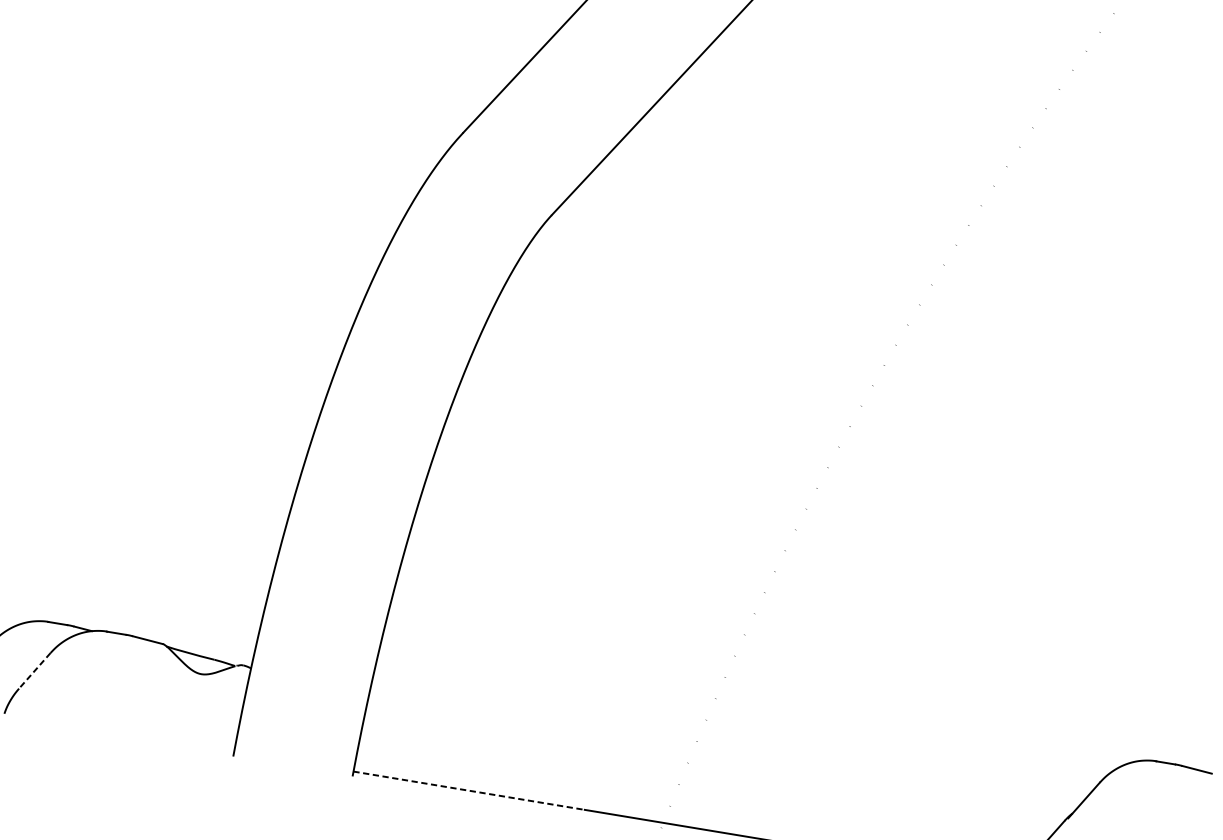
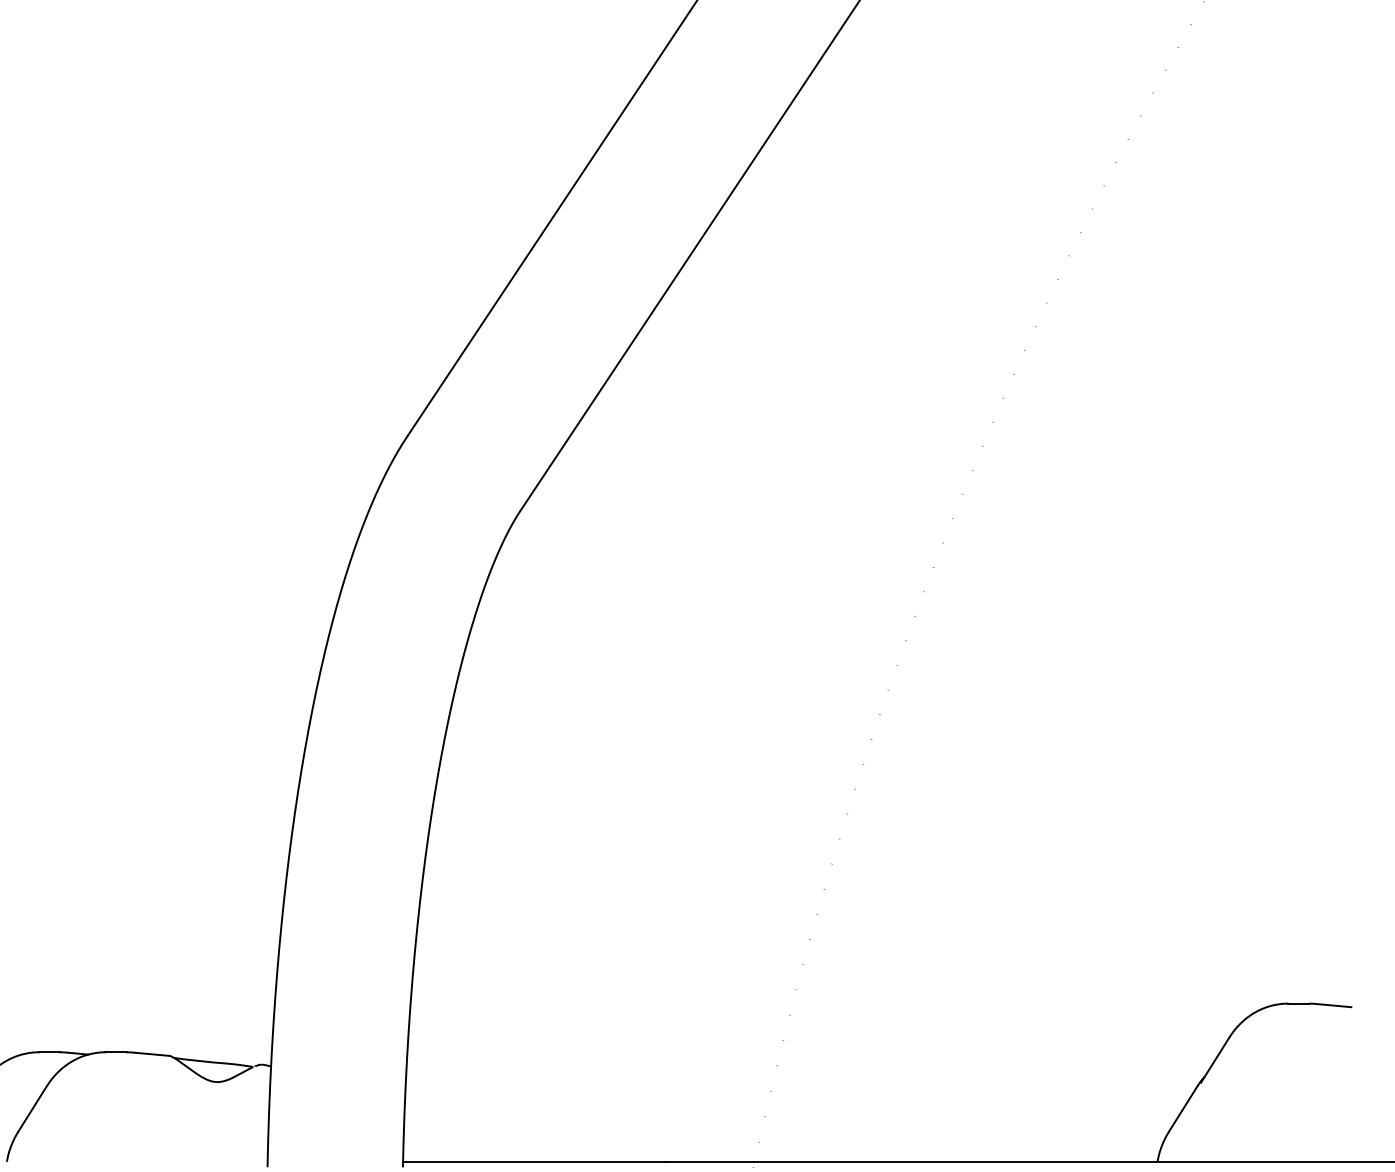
line: (34, 670) -> (32, 1108), dashed -> solid
line: (469, 790) -> (534, 1161), dashed -> solid

